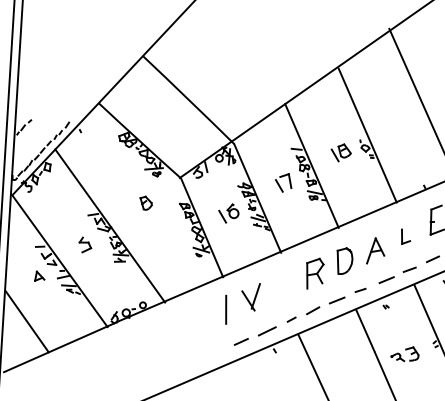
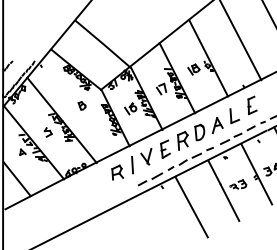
part: (405, 237) -> (234, 116), size x1.67
part: (284, 284) -> (165, 148), added
part: (199, 320) -> (117, 172), added

